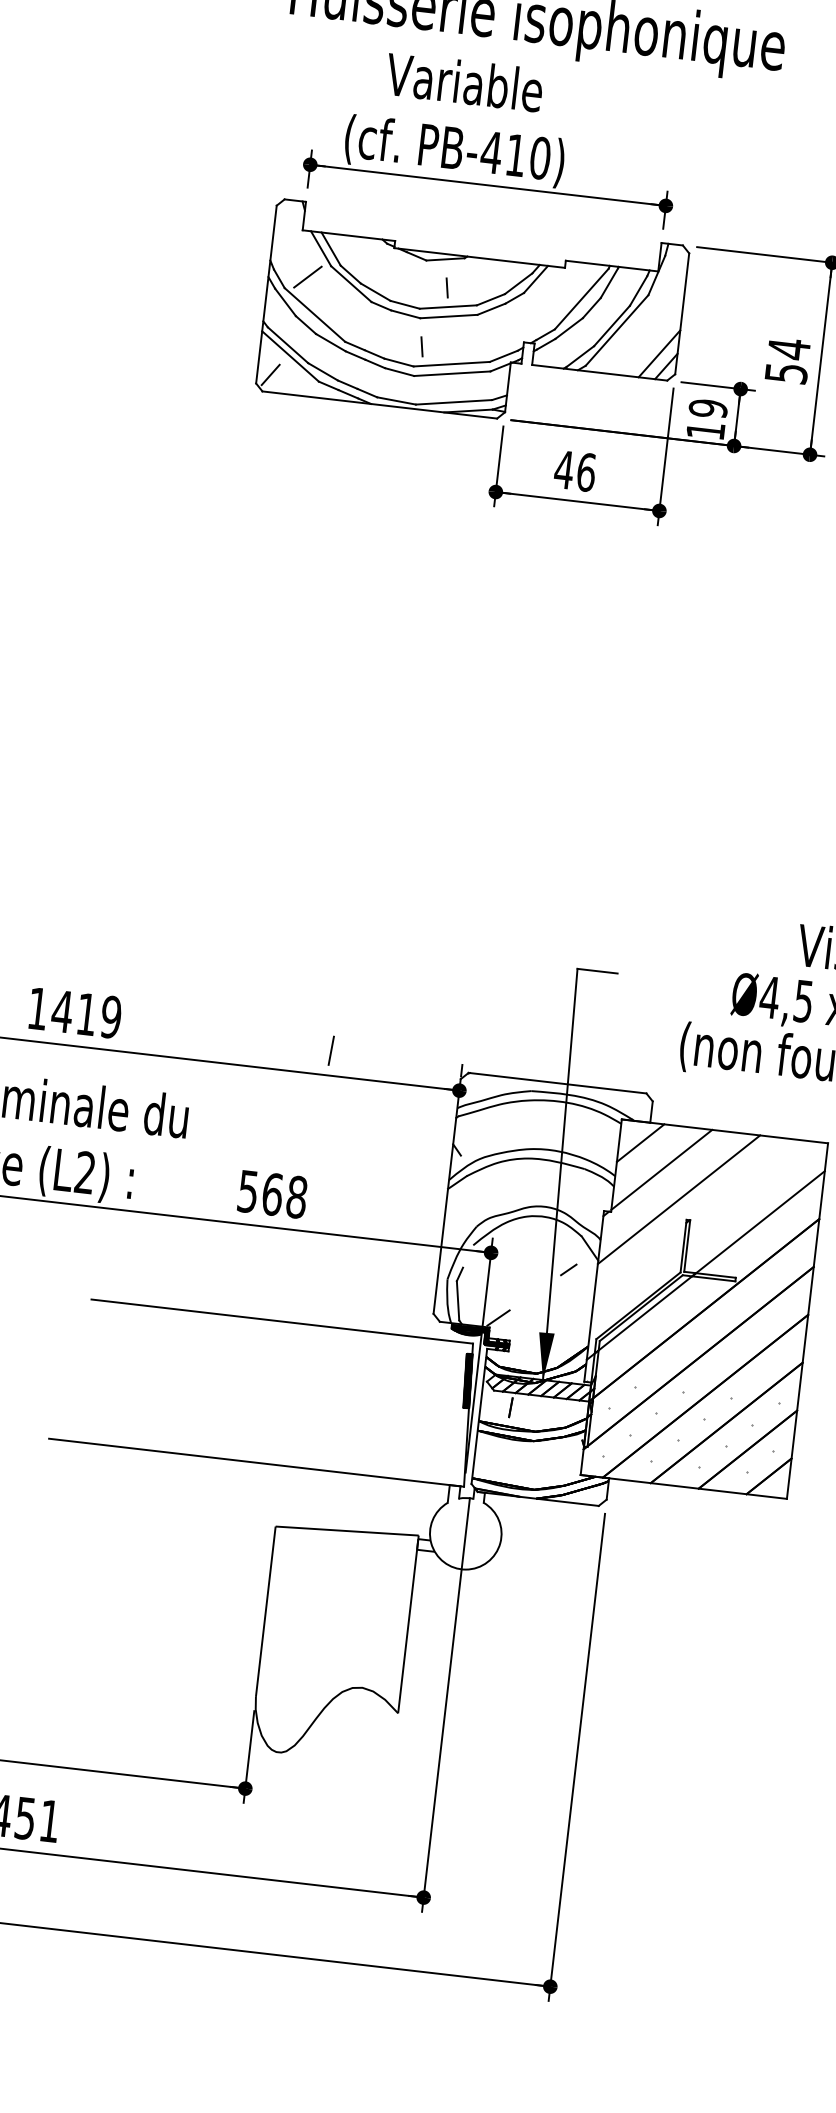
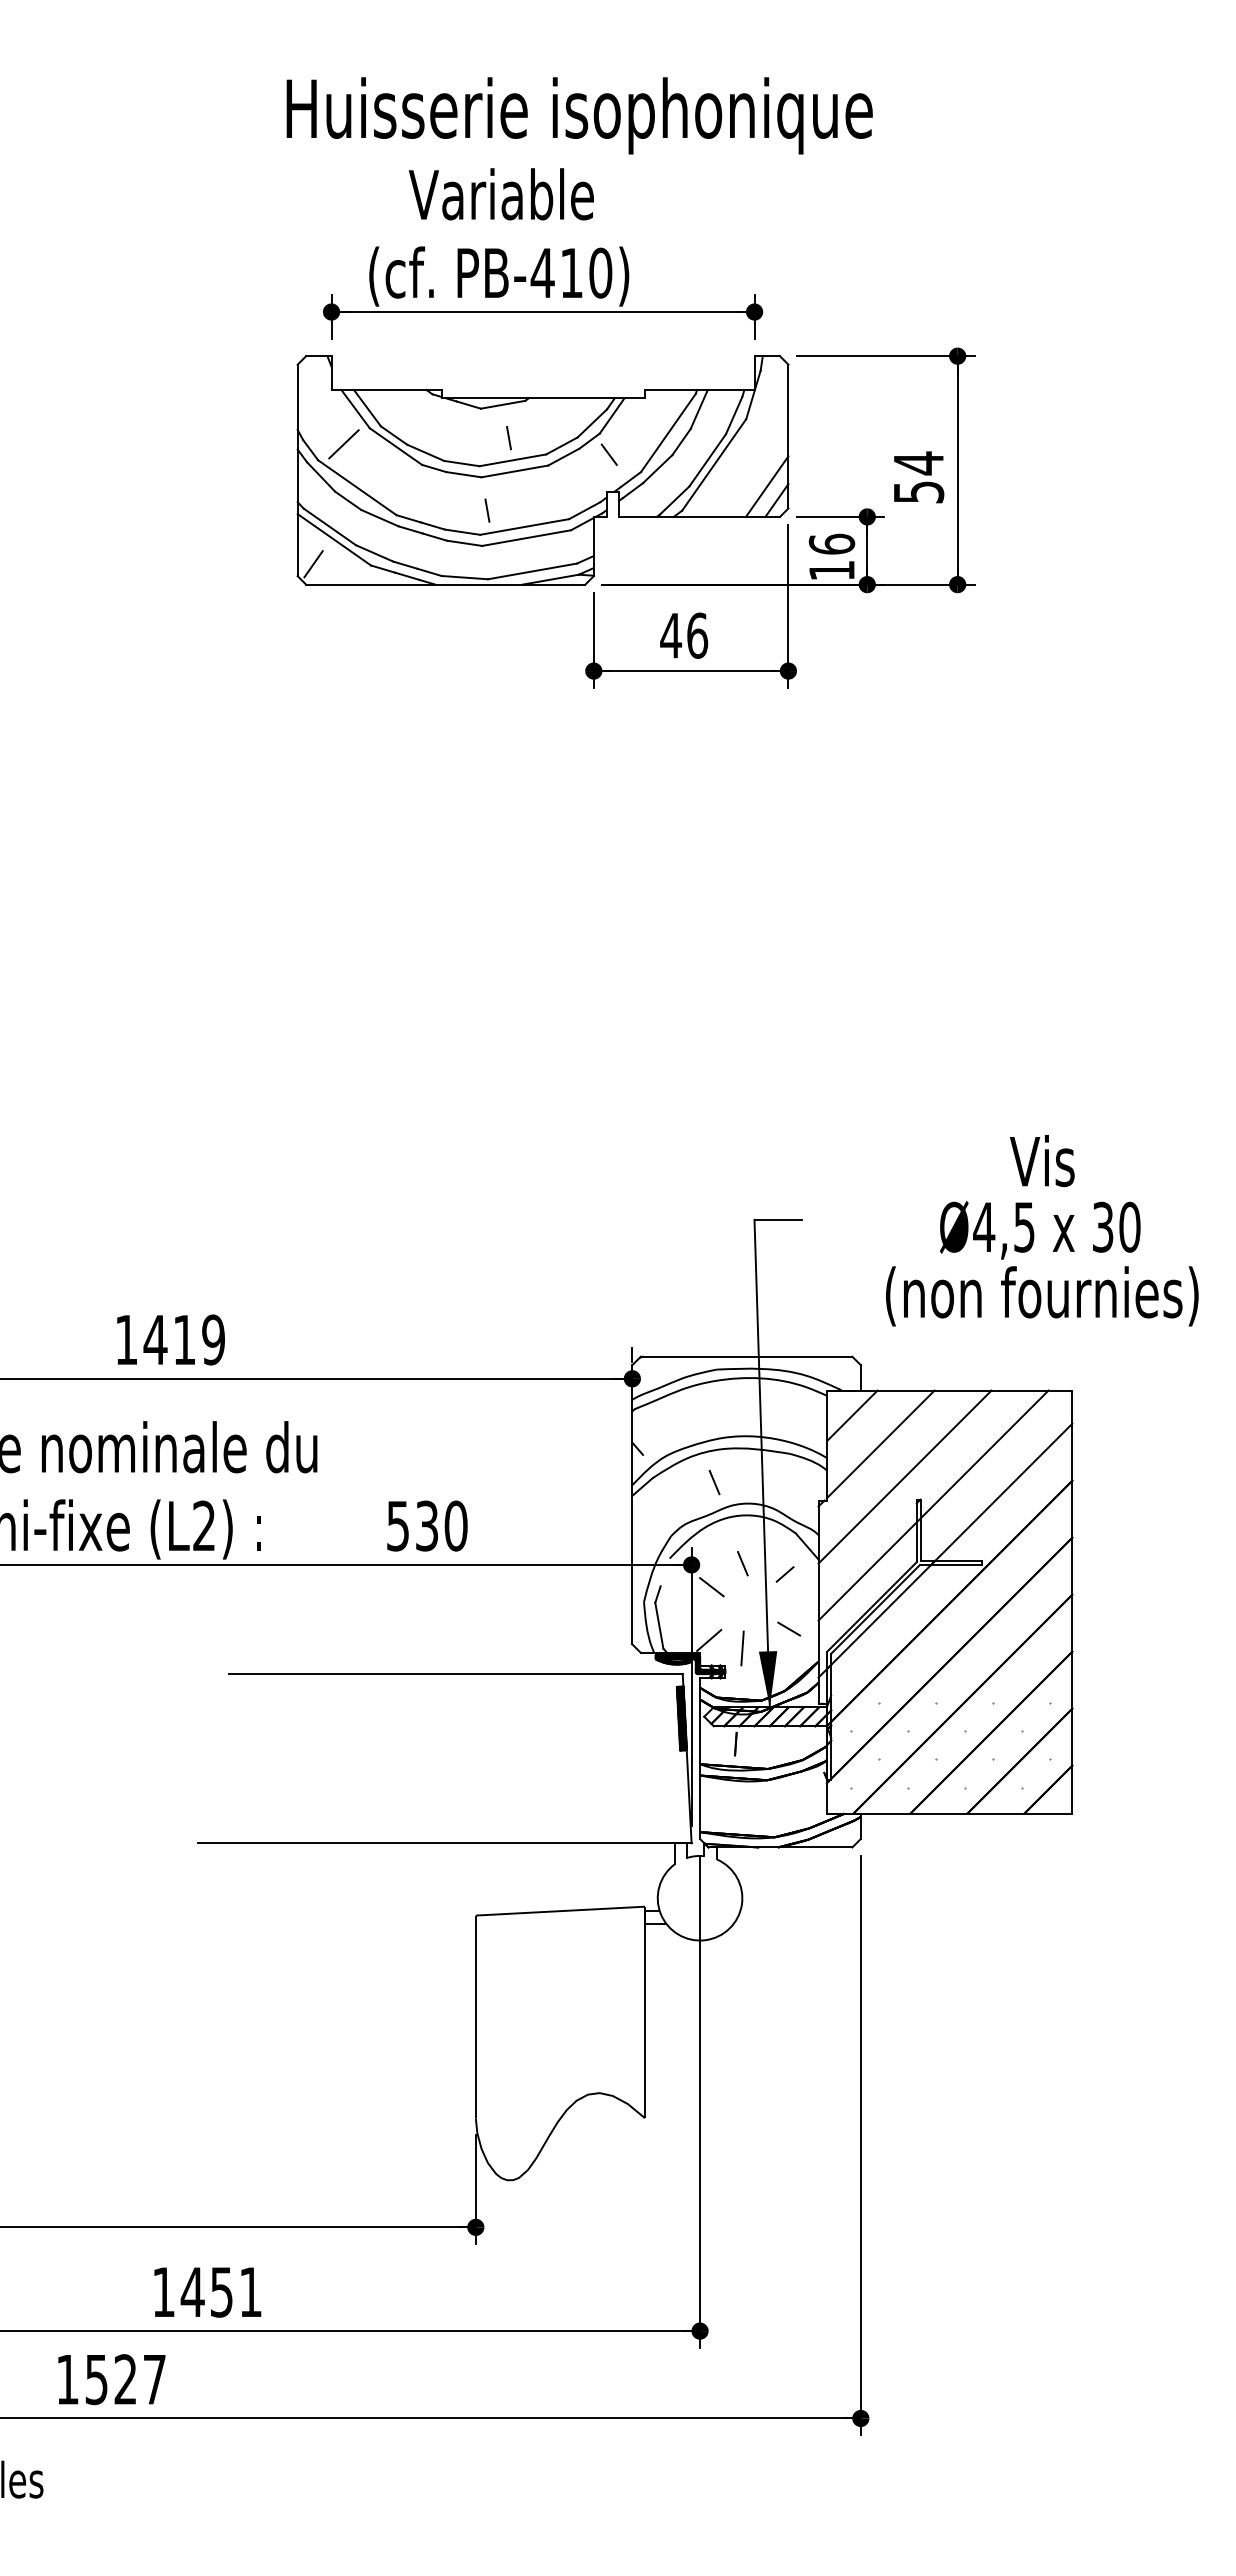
line: (529, 311) -> (608, 454), added
text: (708, 407) -> (831, 543), 19 -> 16
line: (331, 1050) -> (742, 1648), moved
line: (518, 1185) -> (714, 1482), added
text: (284, 1195) -> (441, 1525), 568 -> 530
line: (700, 1226) -> (933, 1505), added
line: (534, 1256) -> (742, 1563), added
line: (505, 1273) -> (711, 1587), added
line: (567, 1315) -> (789, 1628), added

